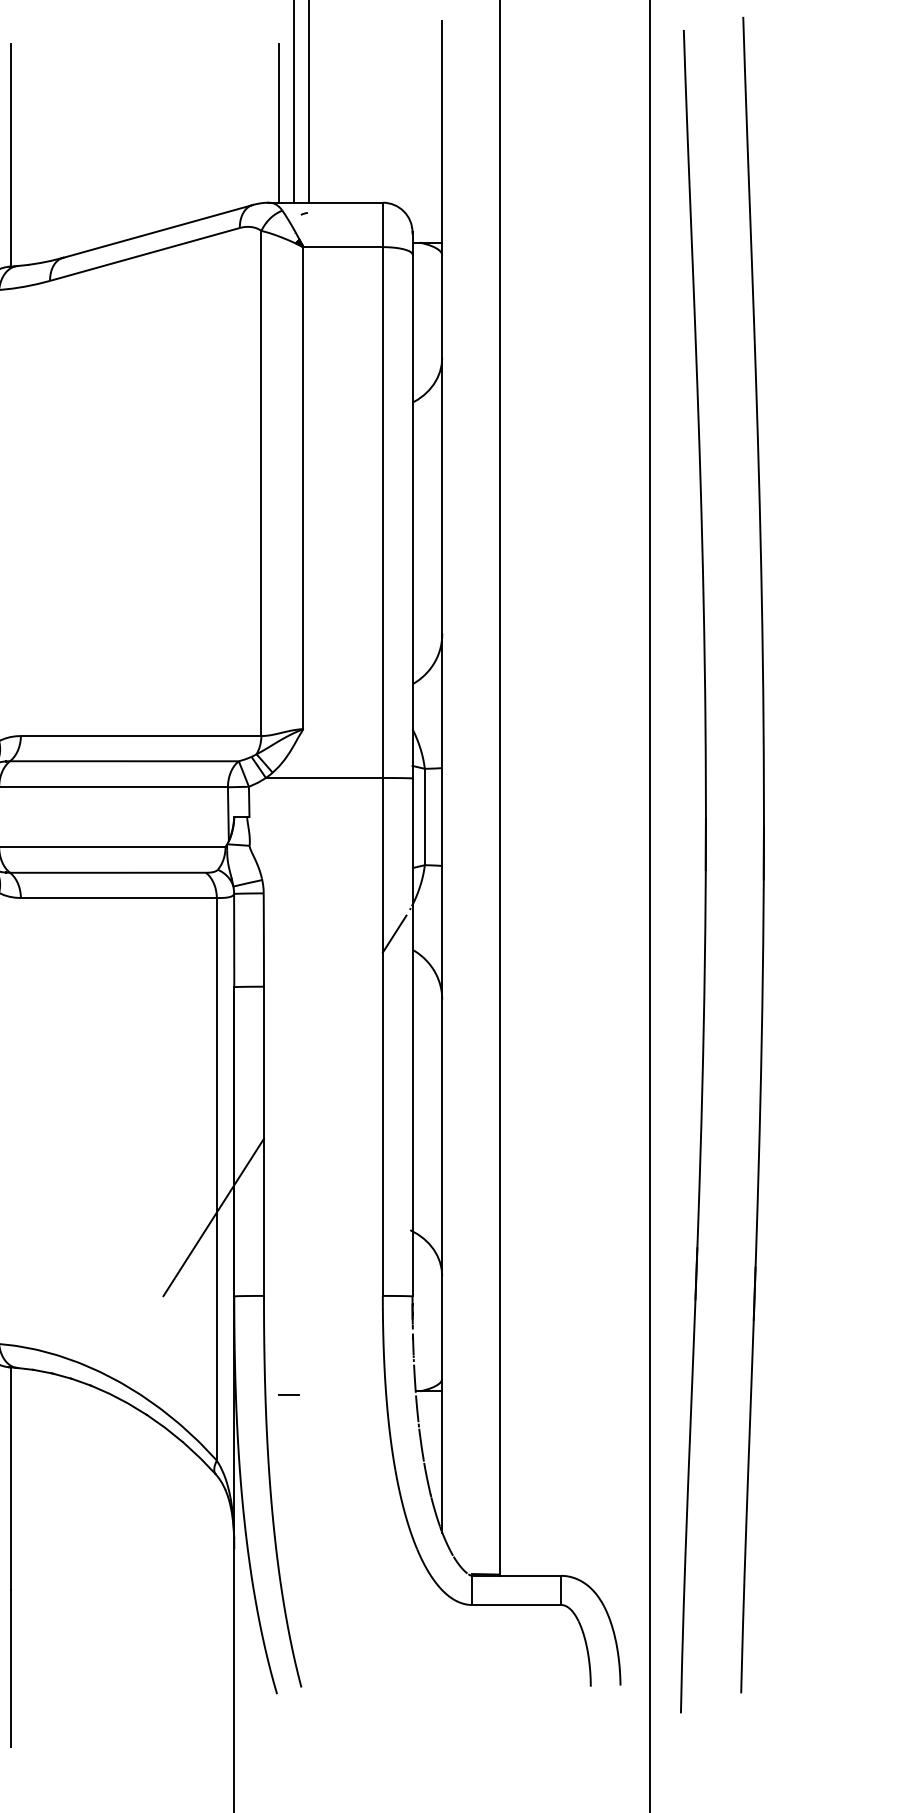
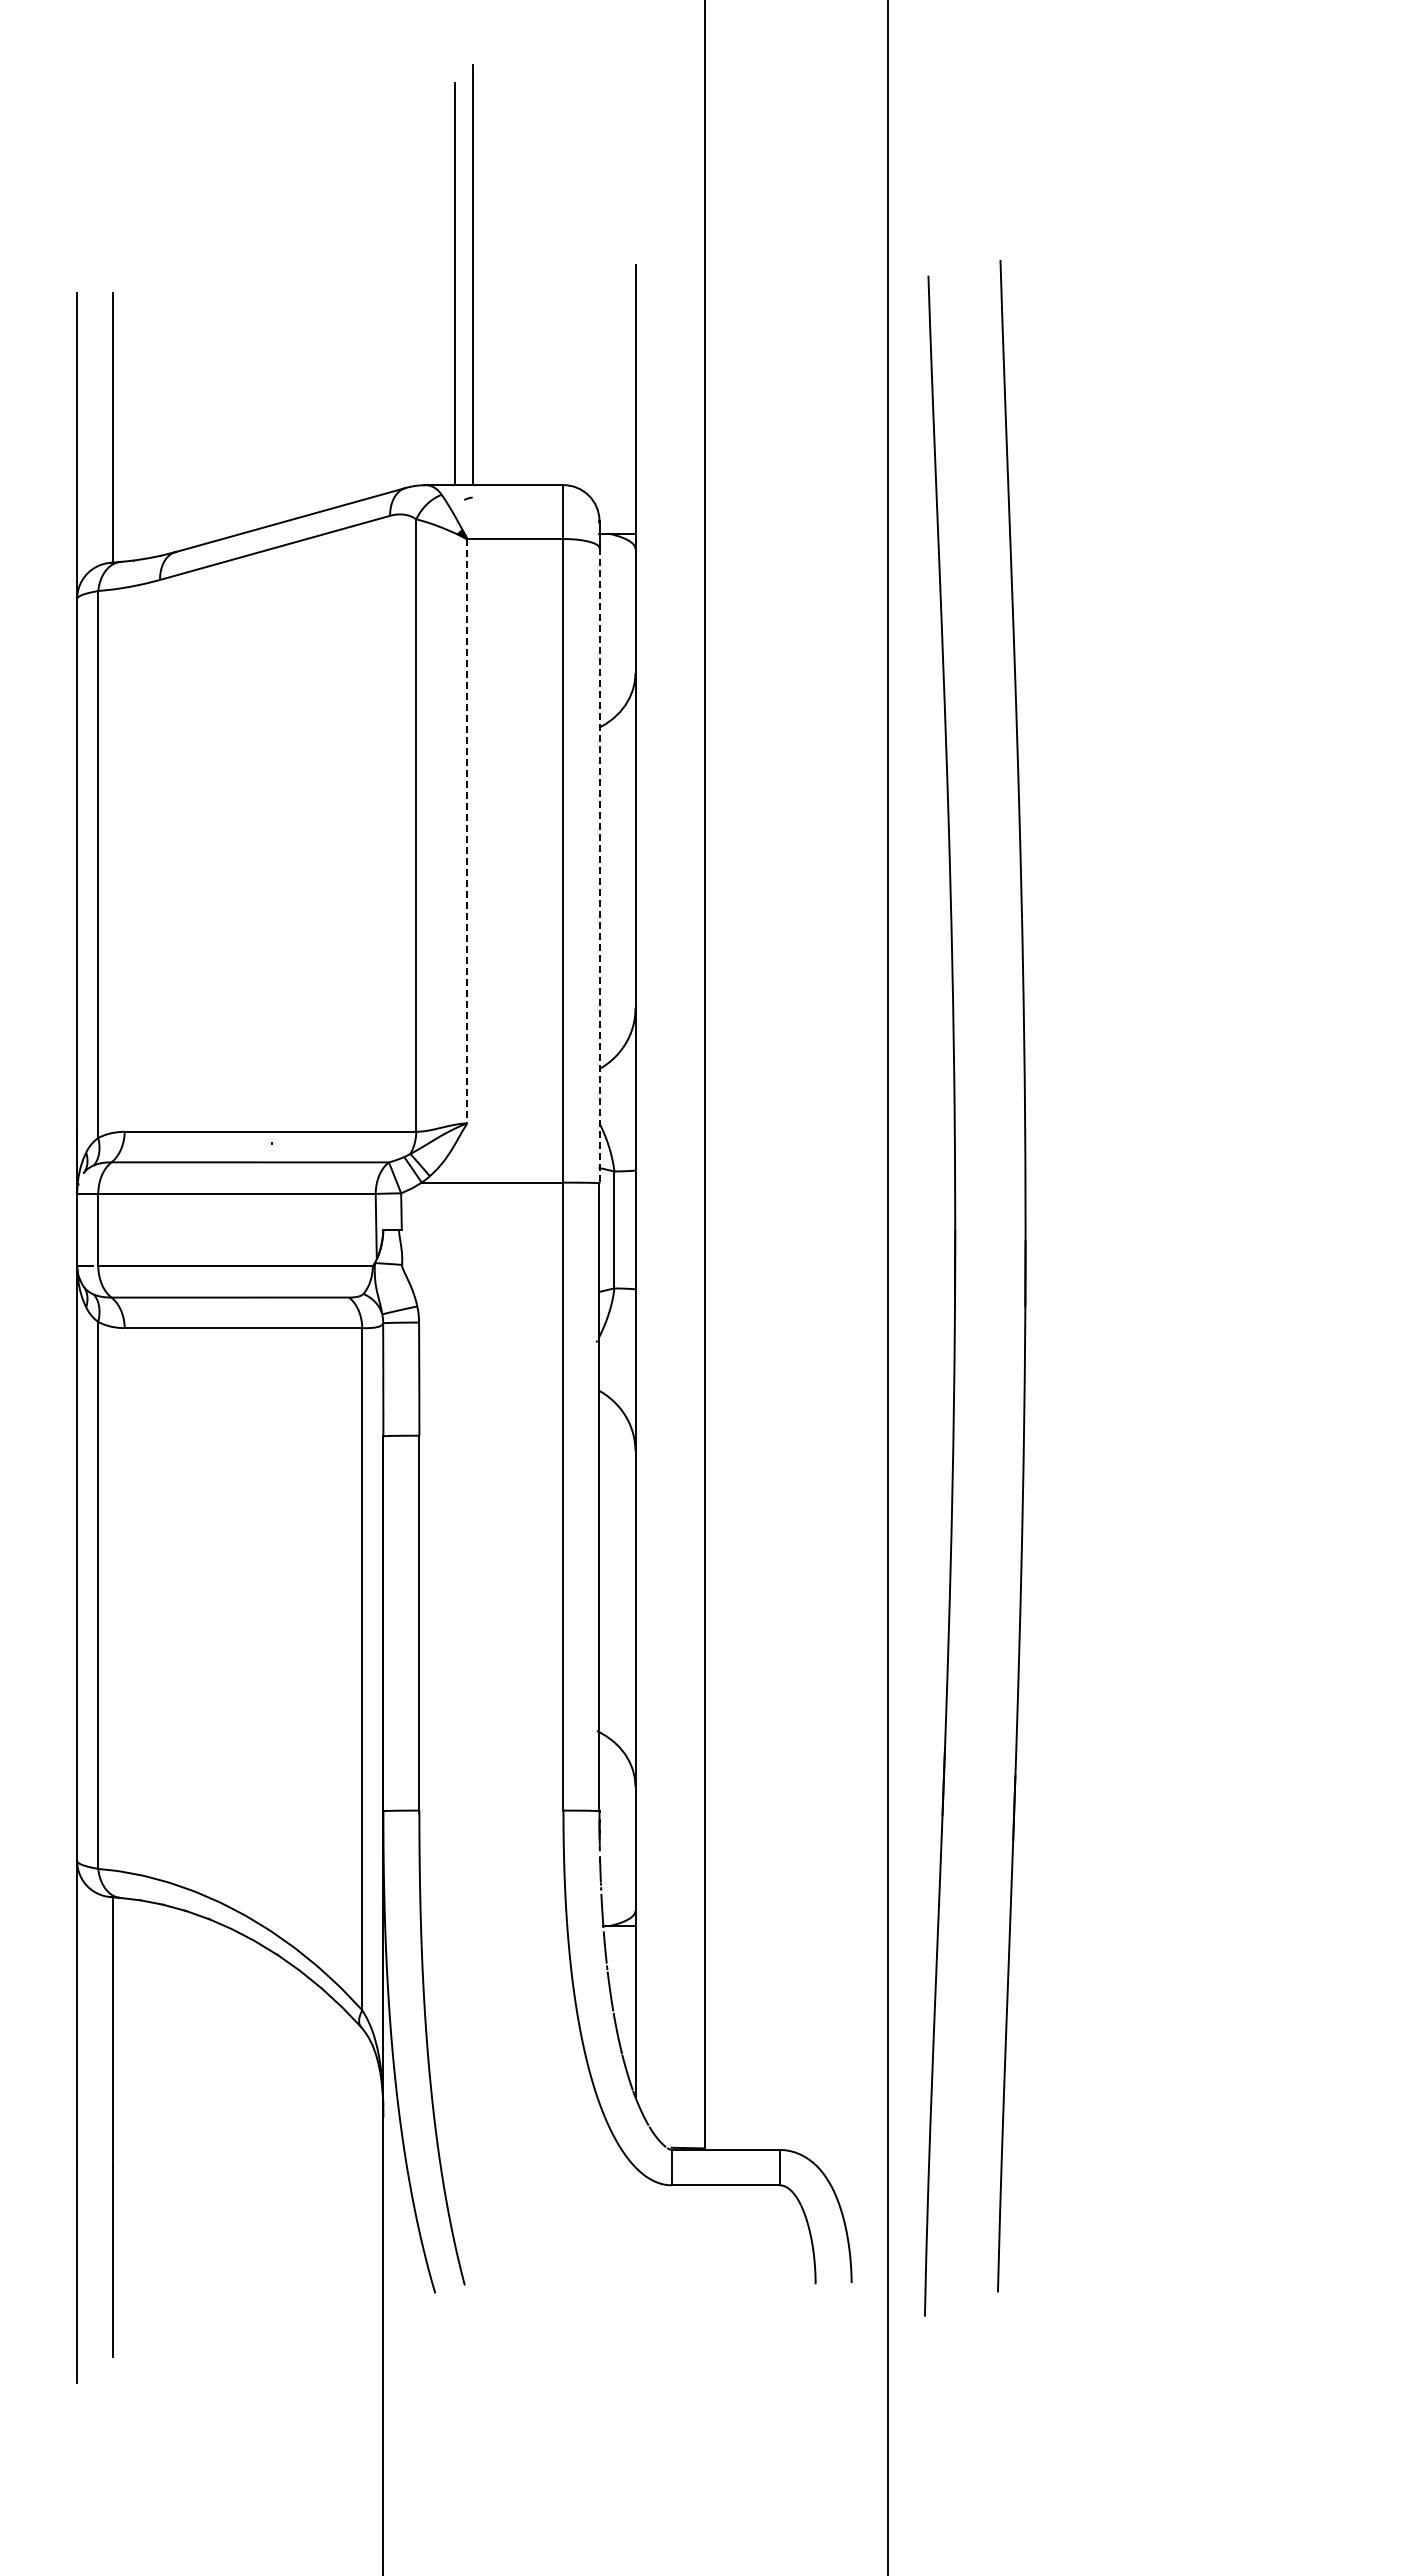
line: (278, 122) -> (437, 388), removed
line: (303, 488) -> (467, 831), solid -> dashed
line: (412, 516) -> (599, 865), solid -> dashed
line: (394, 933) -> (577, 1371), removed
line: (213, 1217) -> (358, 1715), removed
line: (288, 1394) -> (449, 1930), removed

